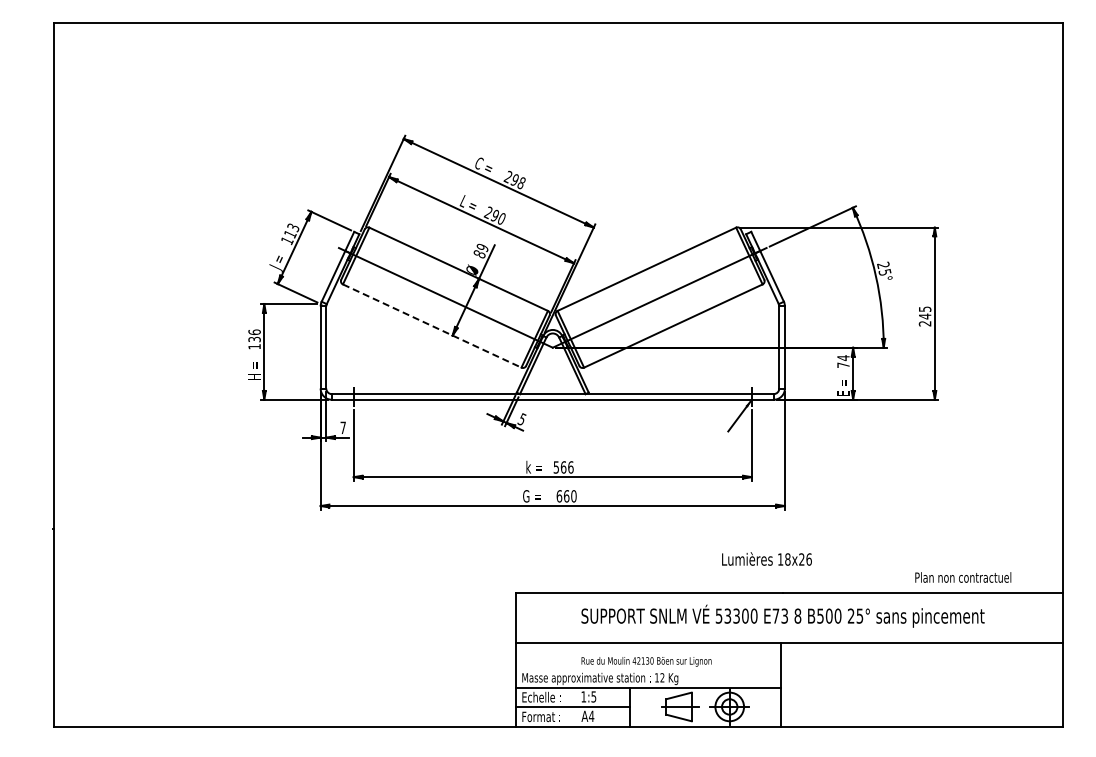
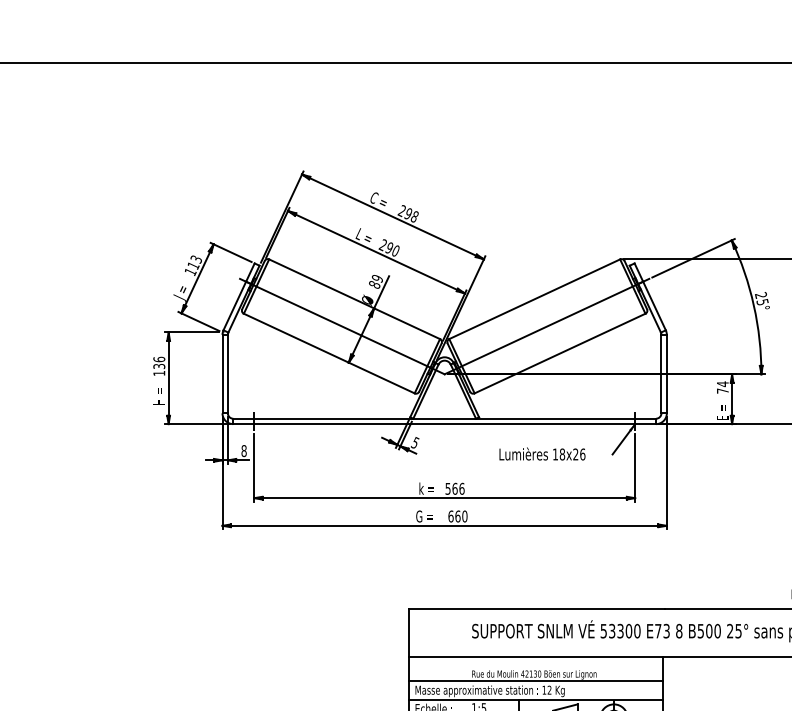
line: (432, 326) -> (329, 353), dashed -> solid
text: (342, 427) -> (243, 450), 7 -> 8
text: (766, 558) -> (541, 453), moved
line: (647, 668) -> (535, 681), added

